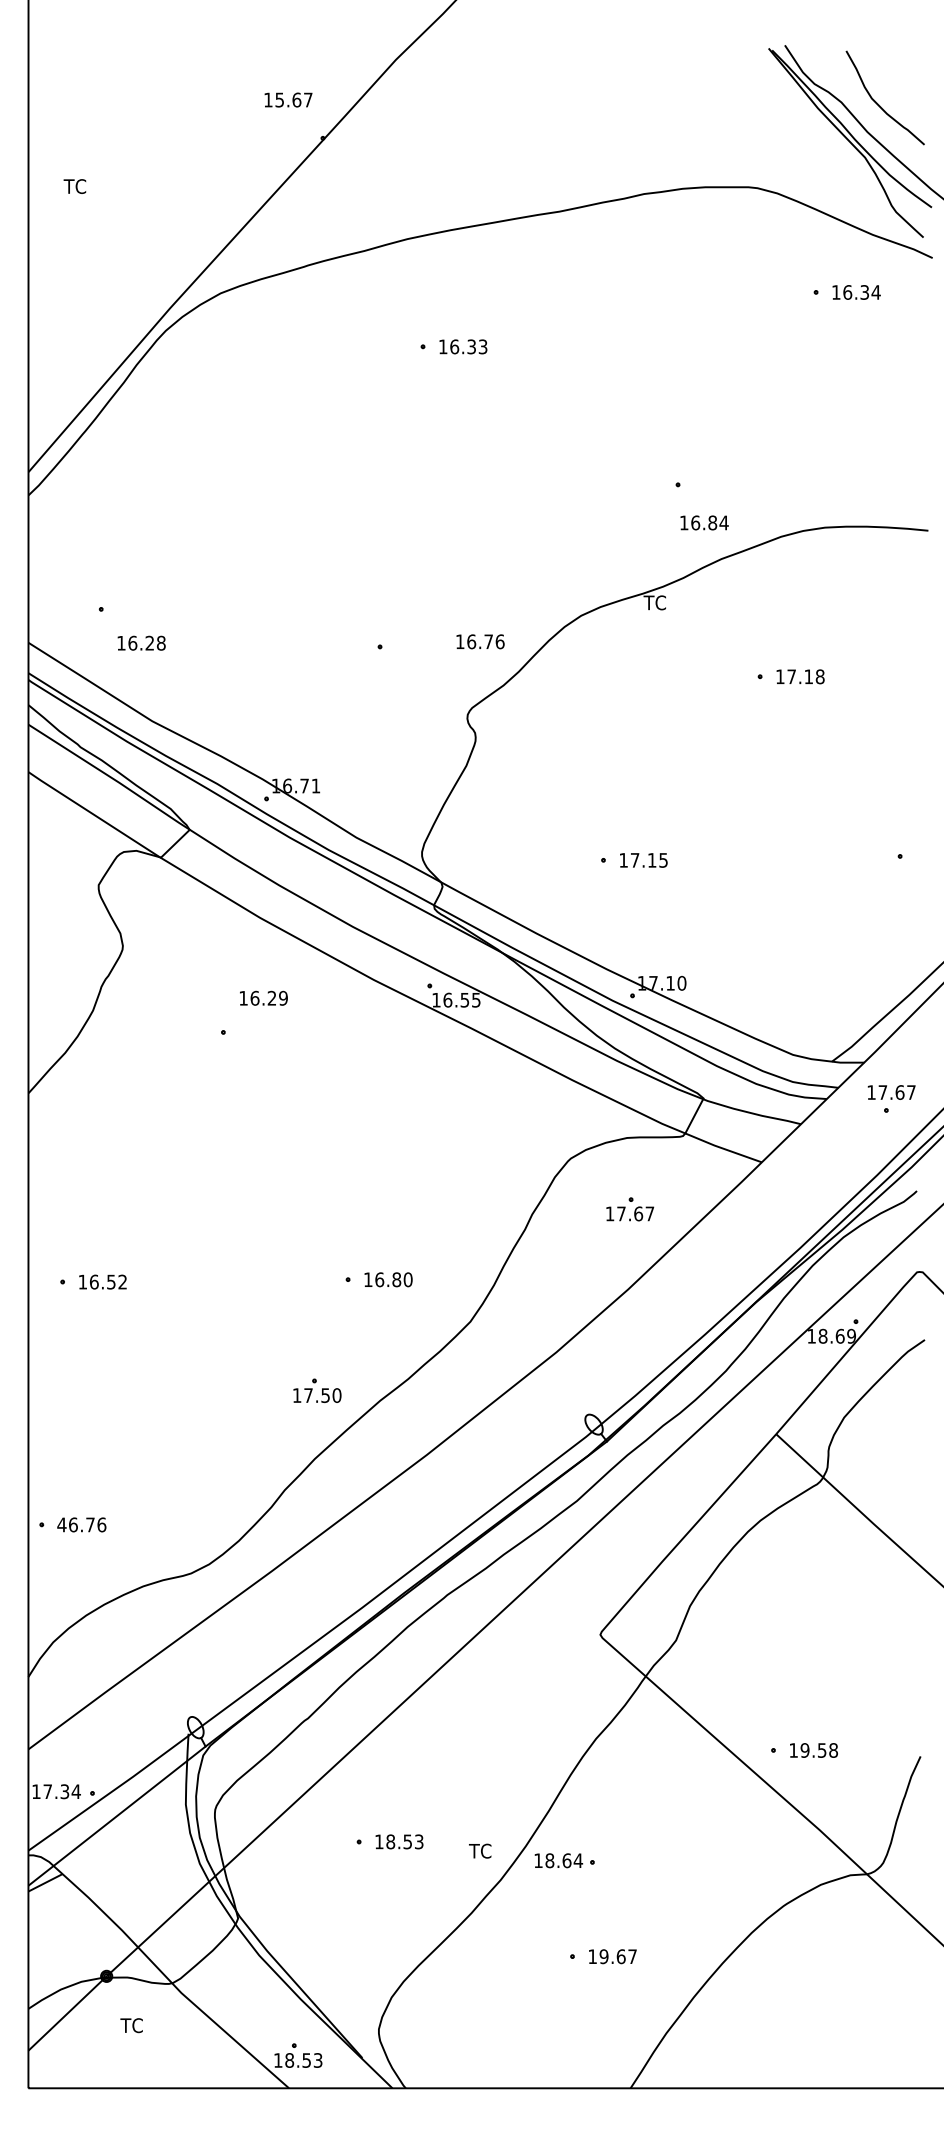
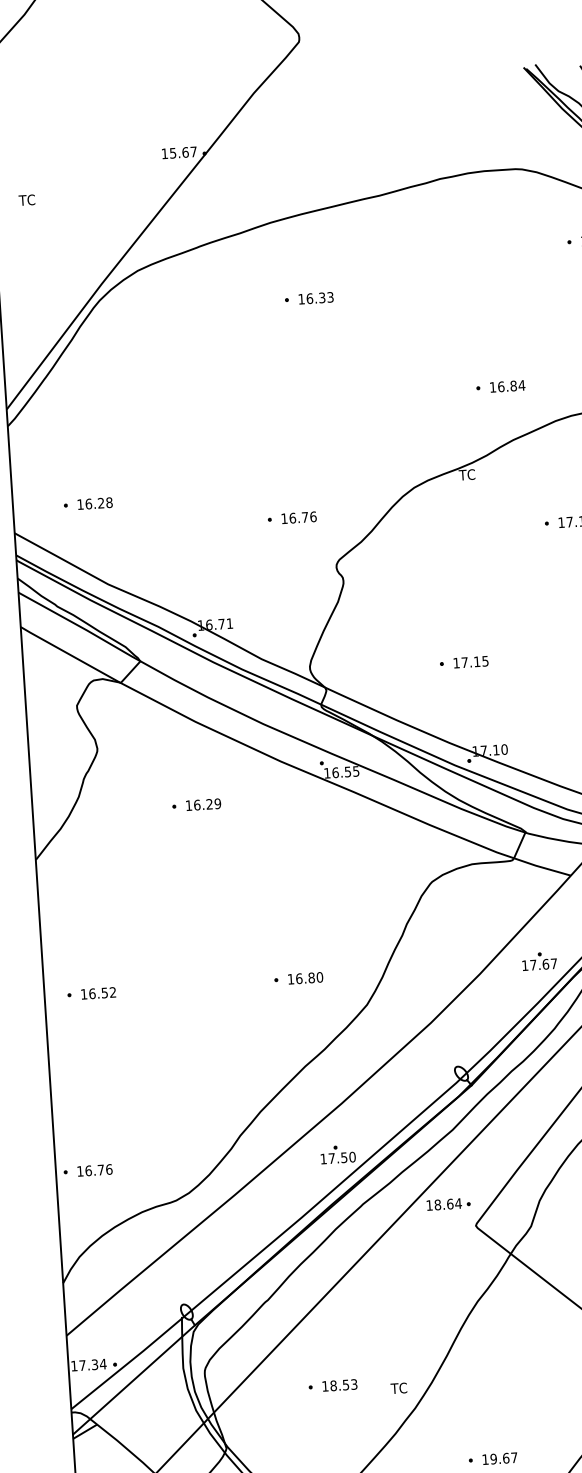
text: (288, 99) -> (179, 152), moved
text: (704, 522) -> (507, 386), moved
text: (480, 641) -> (299, 517), moved
text: (141, 642) -> (95, 503), moved
text: (263, 997) -> (203, 804), moved
part: (630, 1209) -> (539, 961), moved
part: (317, 1390) -> (338, 1154), moved
text: (61, 1524) -> (79, 1171), 46.76 -> 16.76
part: (564, 1860) -> (448, 1204), moved

